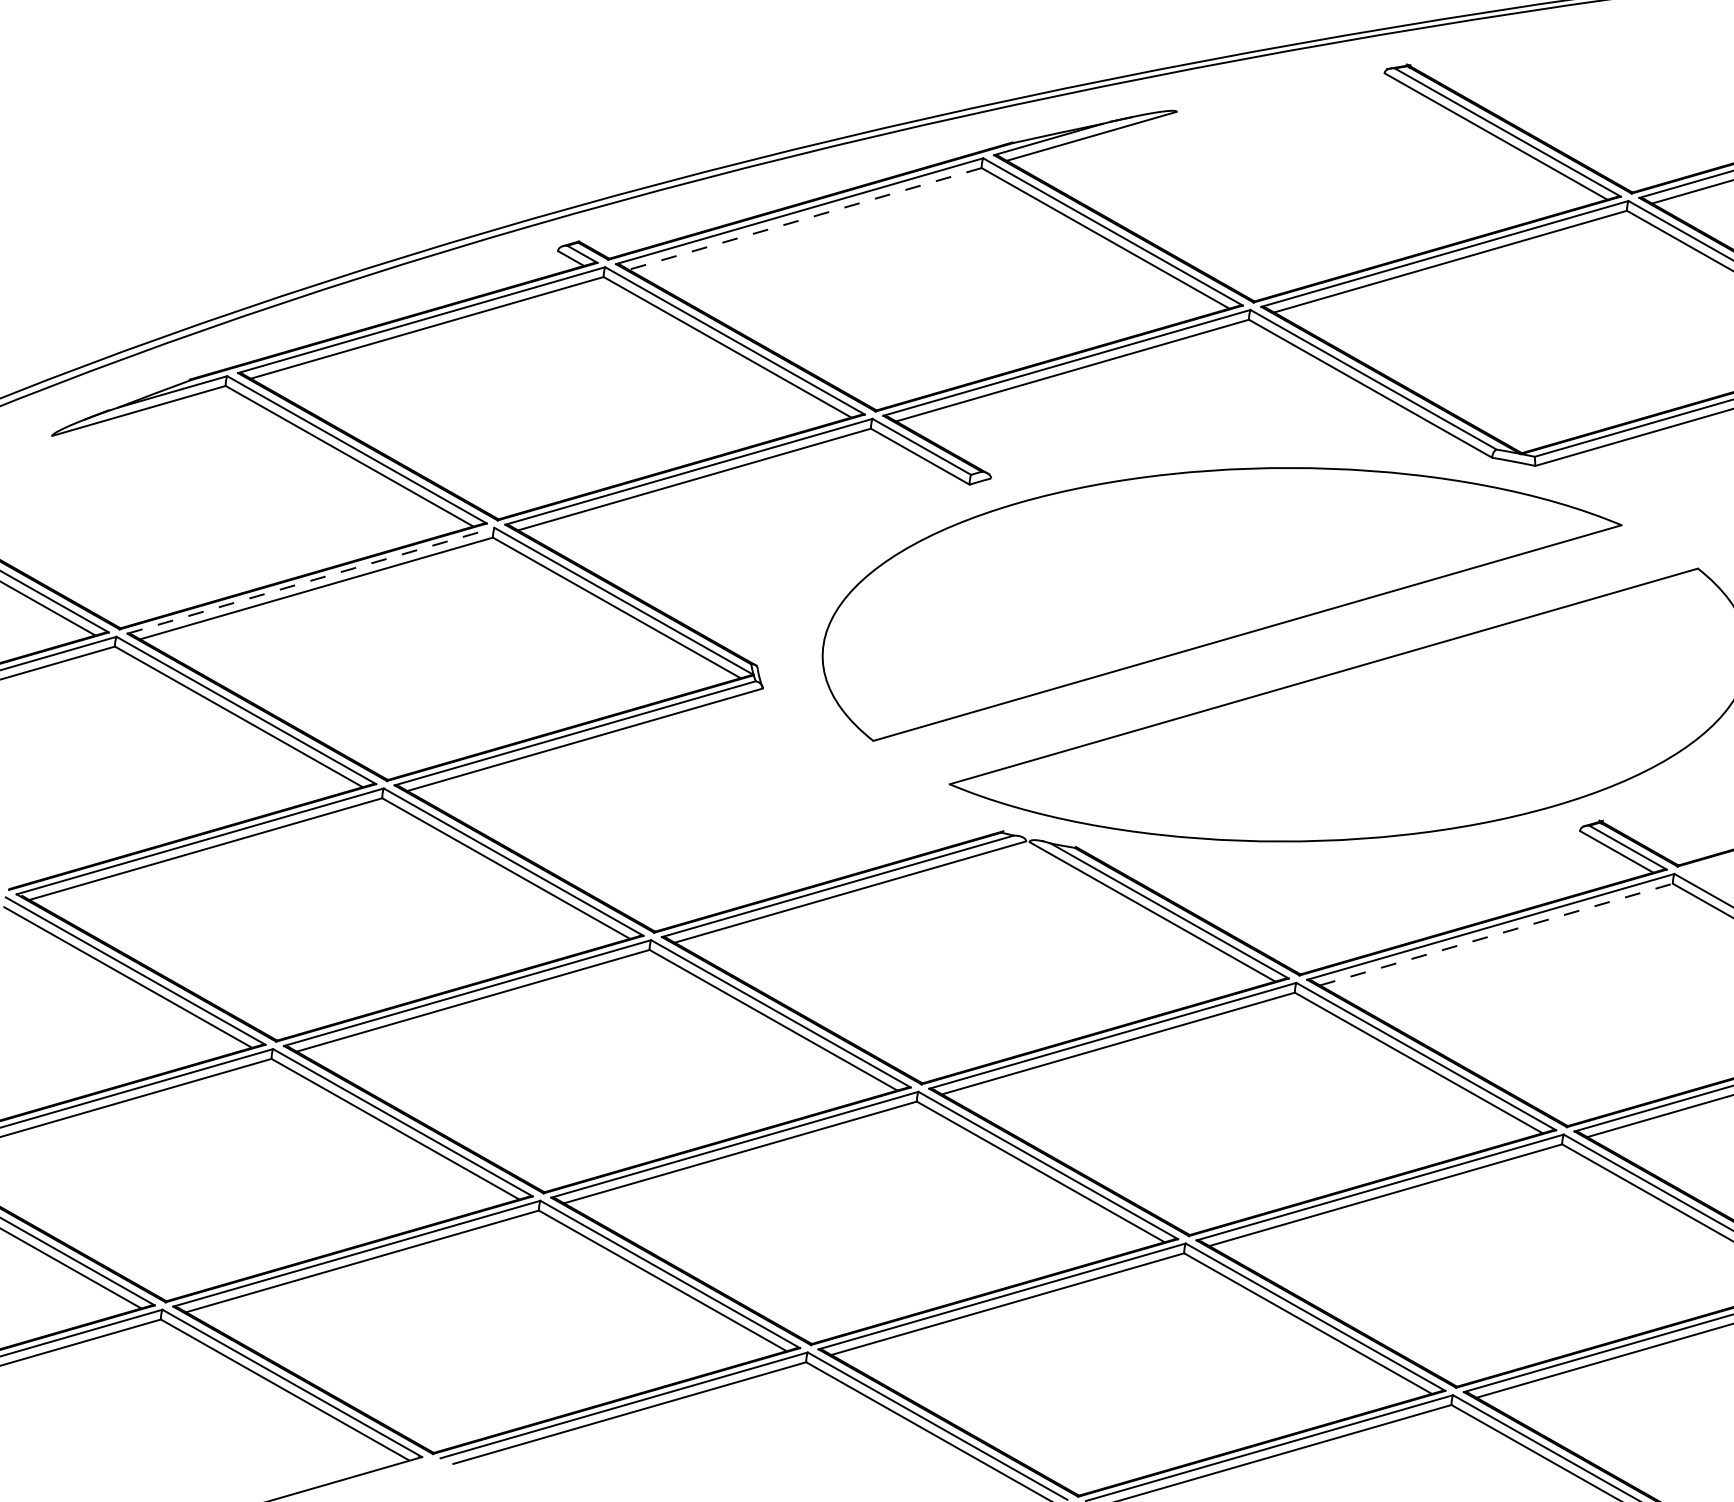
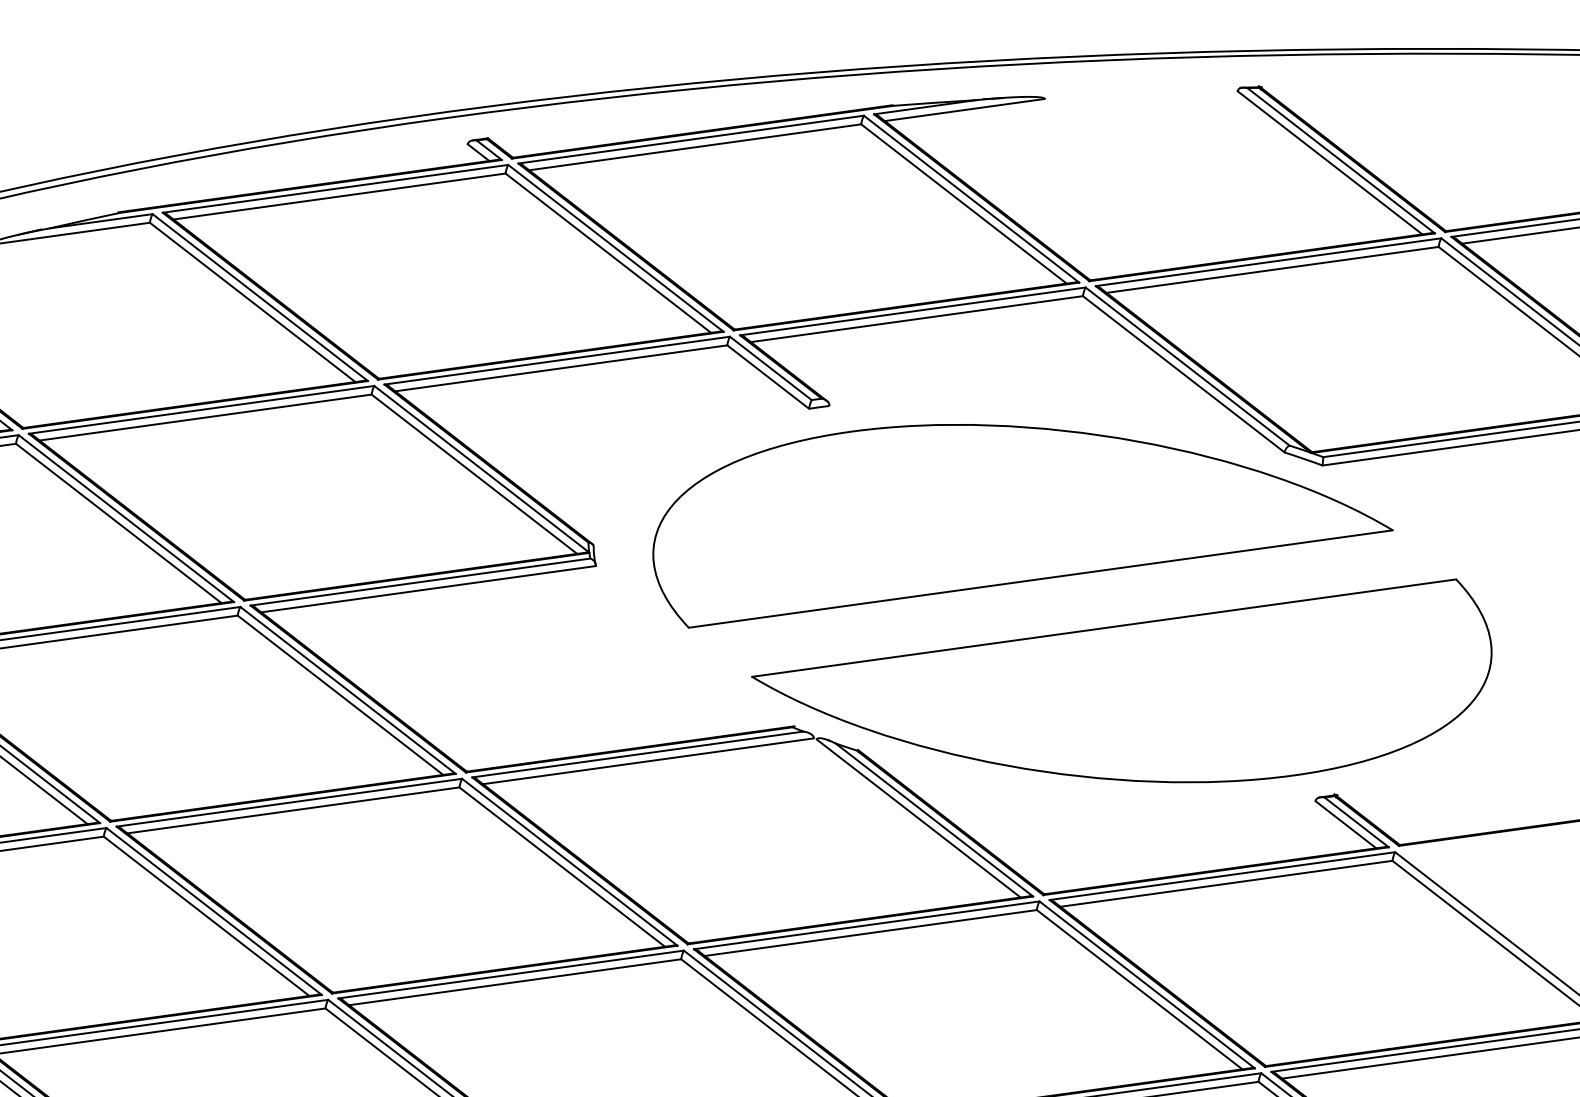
line: (805, 218) -> (695, 146), dashed -> solid
line: (311, 580) -> (202, 409), dashed -> solid
line: (1496, 934) -> (1226, 883), dashed -> solid

